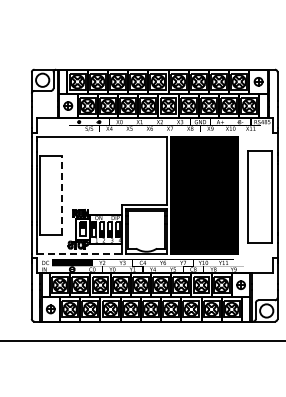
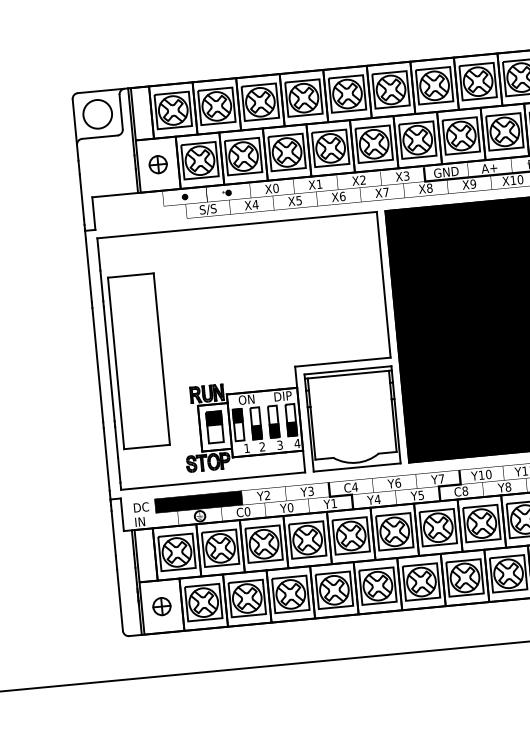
line: (61, 195) -> (161, 358), dashed -> solid
line: (79, 253) -> (212, 480), dashed -> solid

